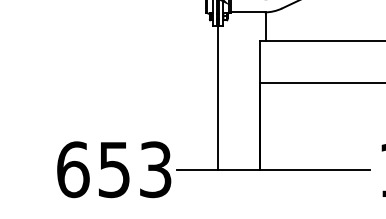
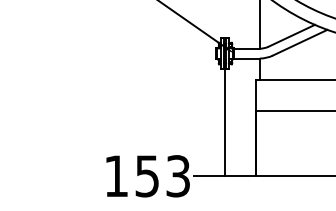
text: (73, 170) -> (116, 176), 653 -> 153

